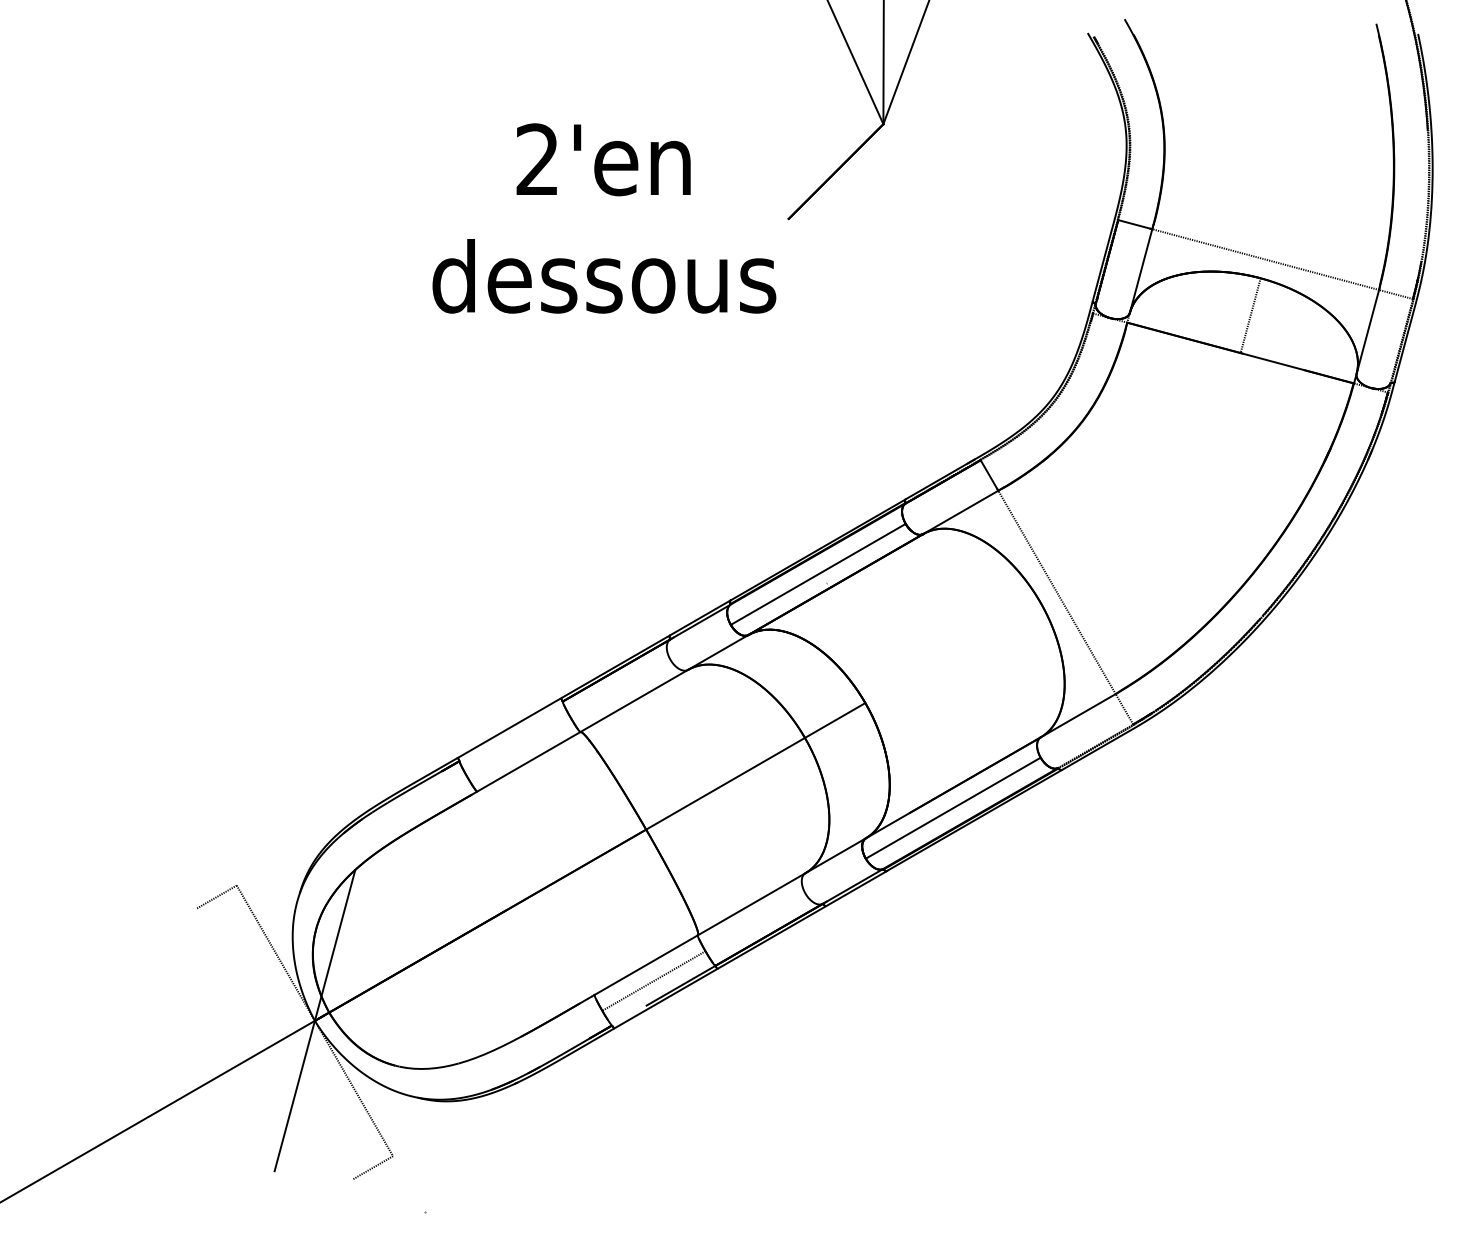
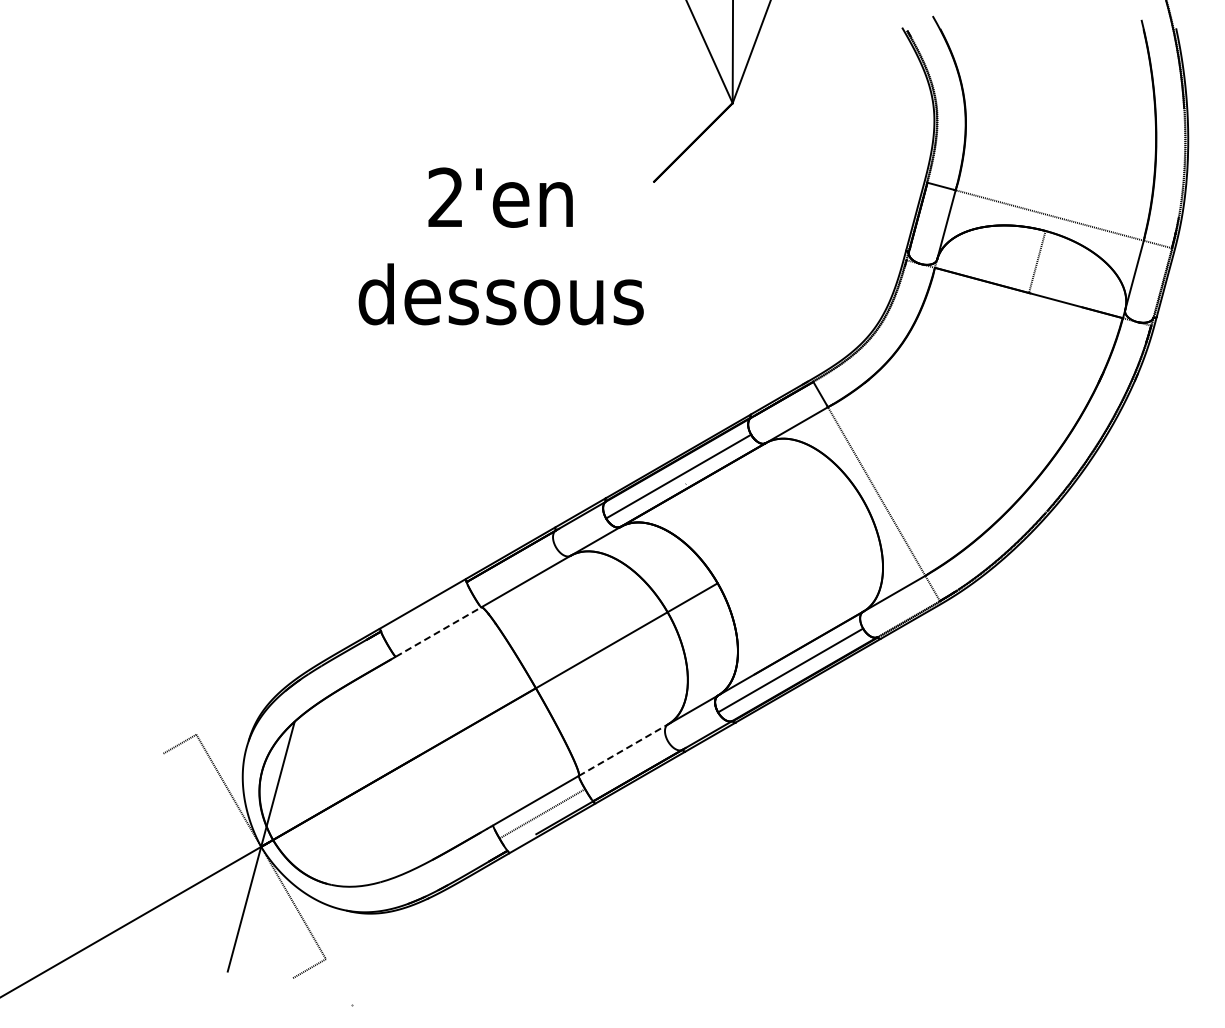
text: (603, 218) -> (500, 246), moved
line: (529, 761) -> (439, 631), solid -> dashed
line: (751, 904) -> (623, 750), solid -> dashed

